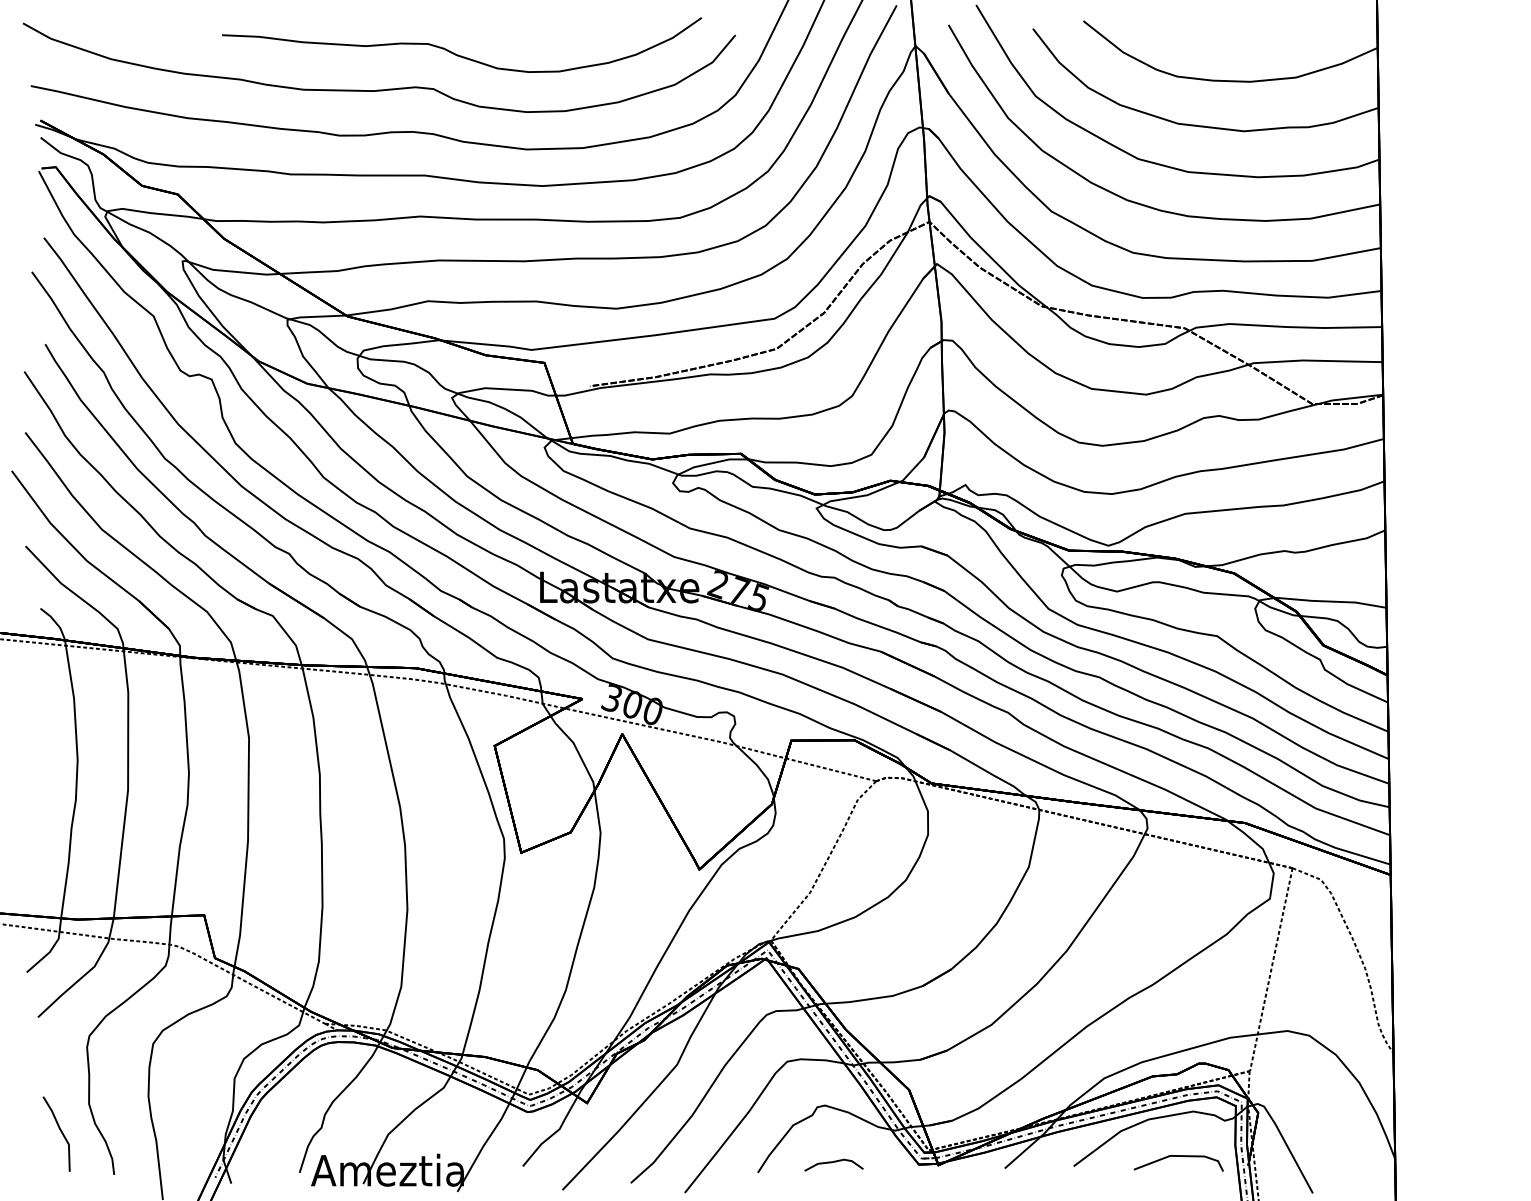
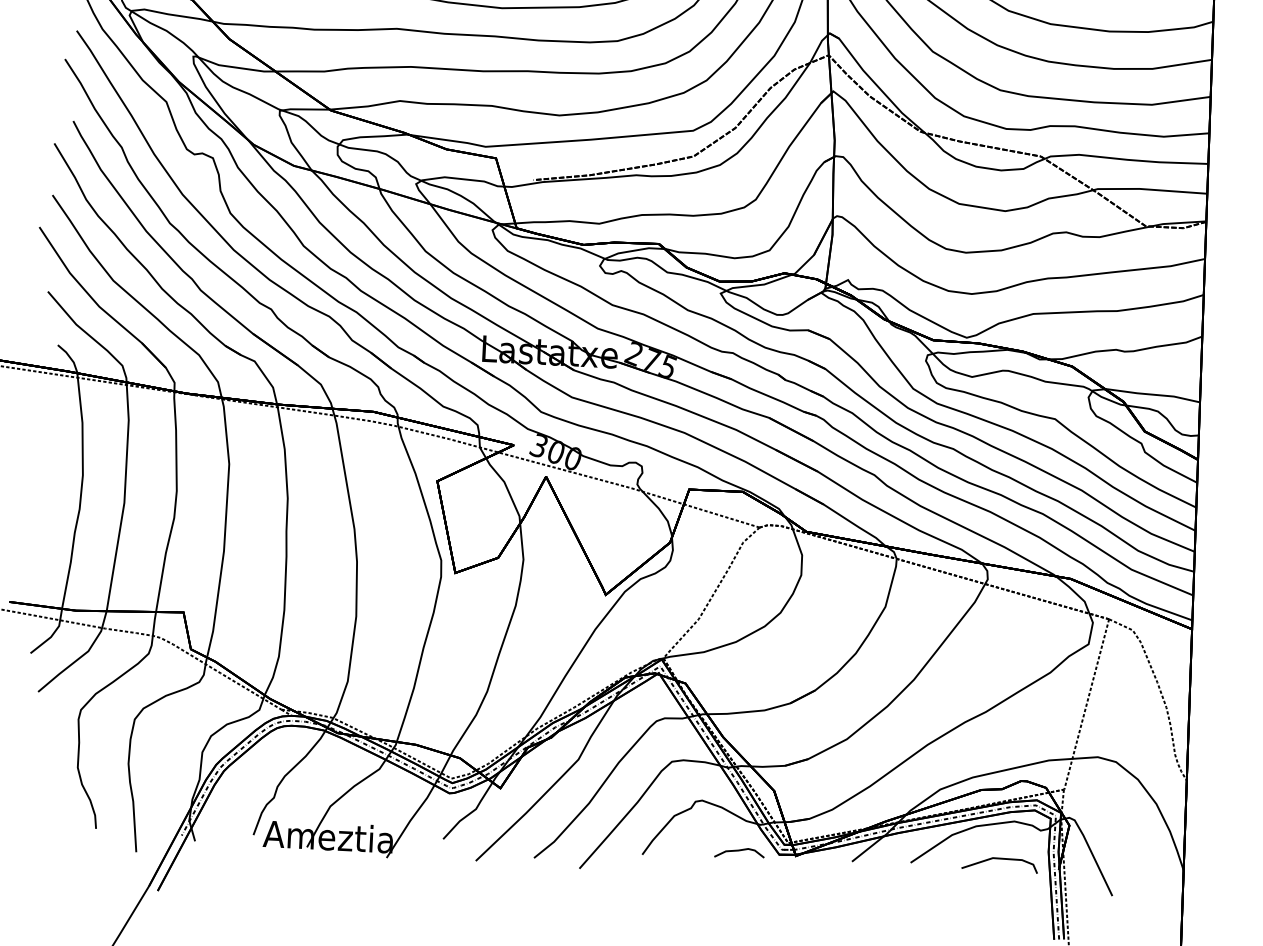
line: (59, 1130) -> (51, 788), removed
curve: (833, 1162) -> (739, 850), moved

